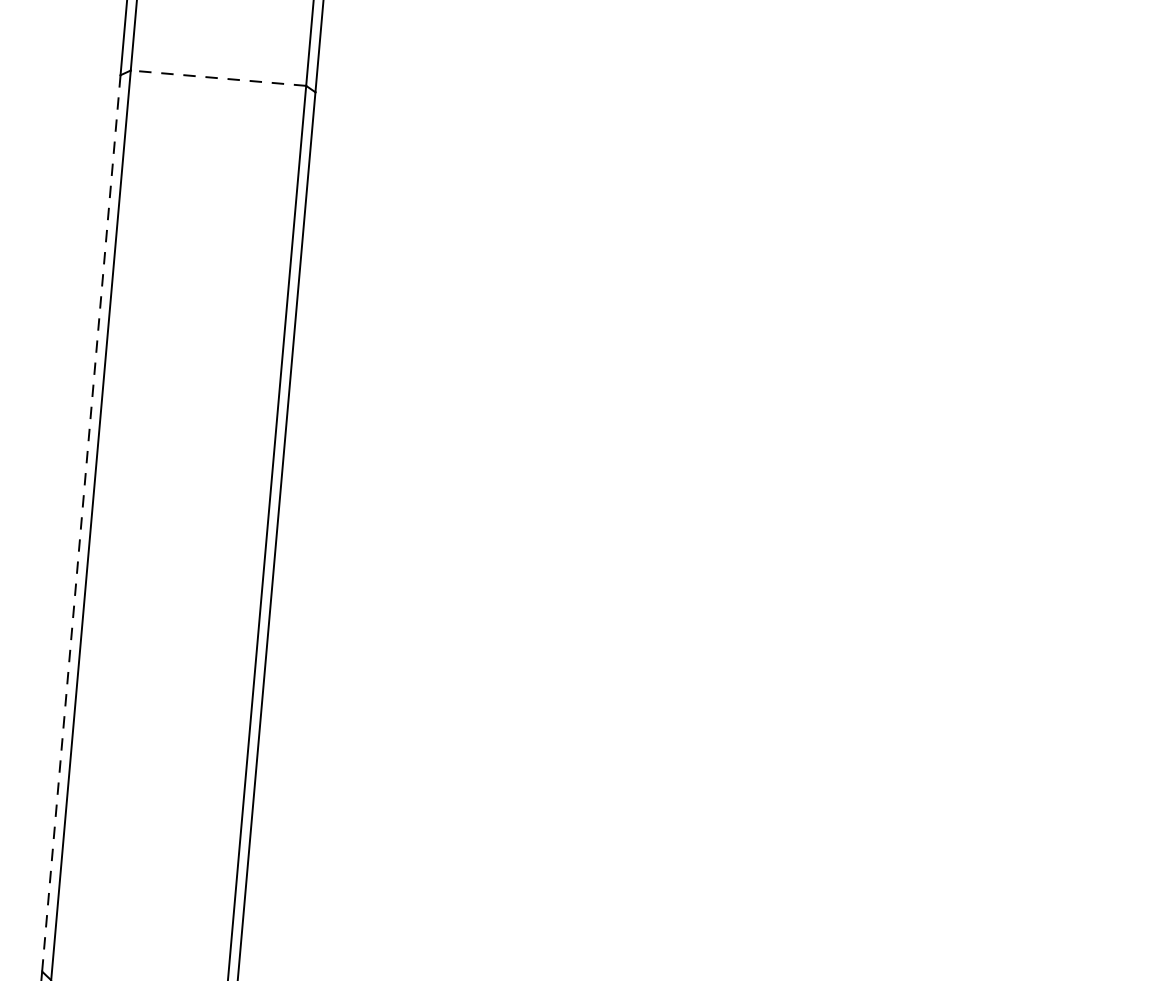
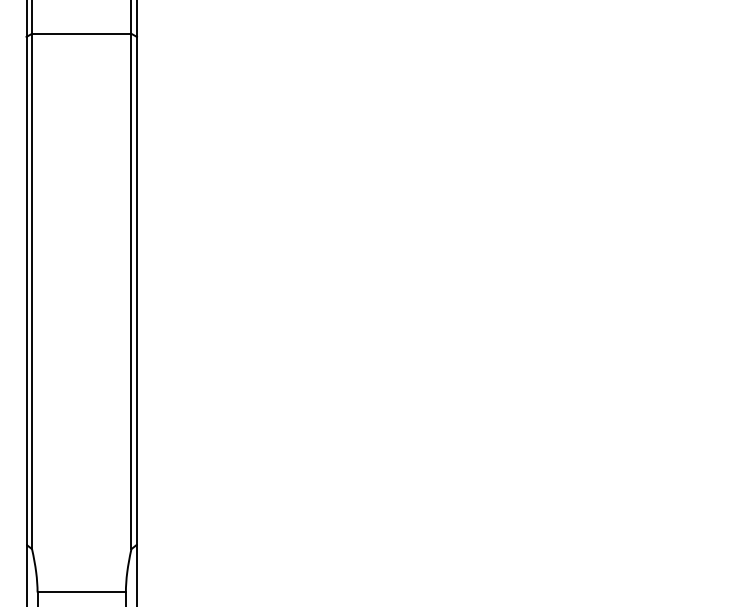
line: (218, 77) -> (81, 33), dashed -> solid
line: (81, 522) -> (26, 290), dashed -> solid

